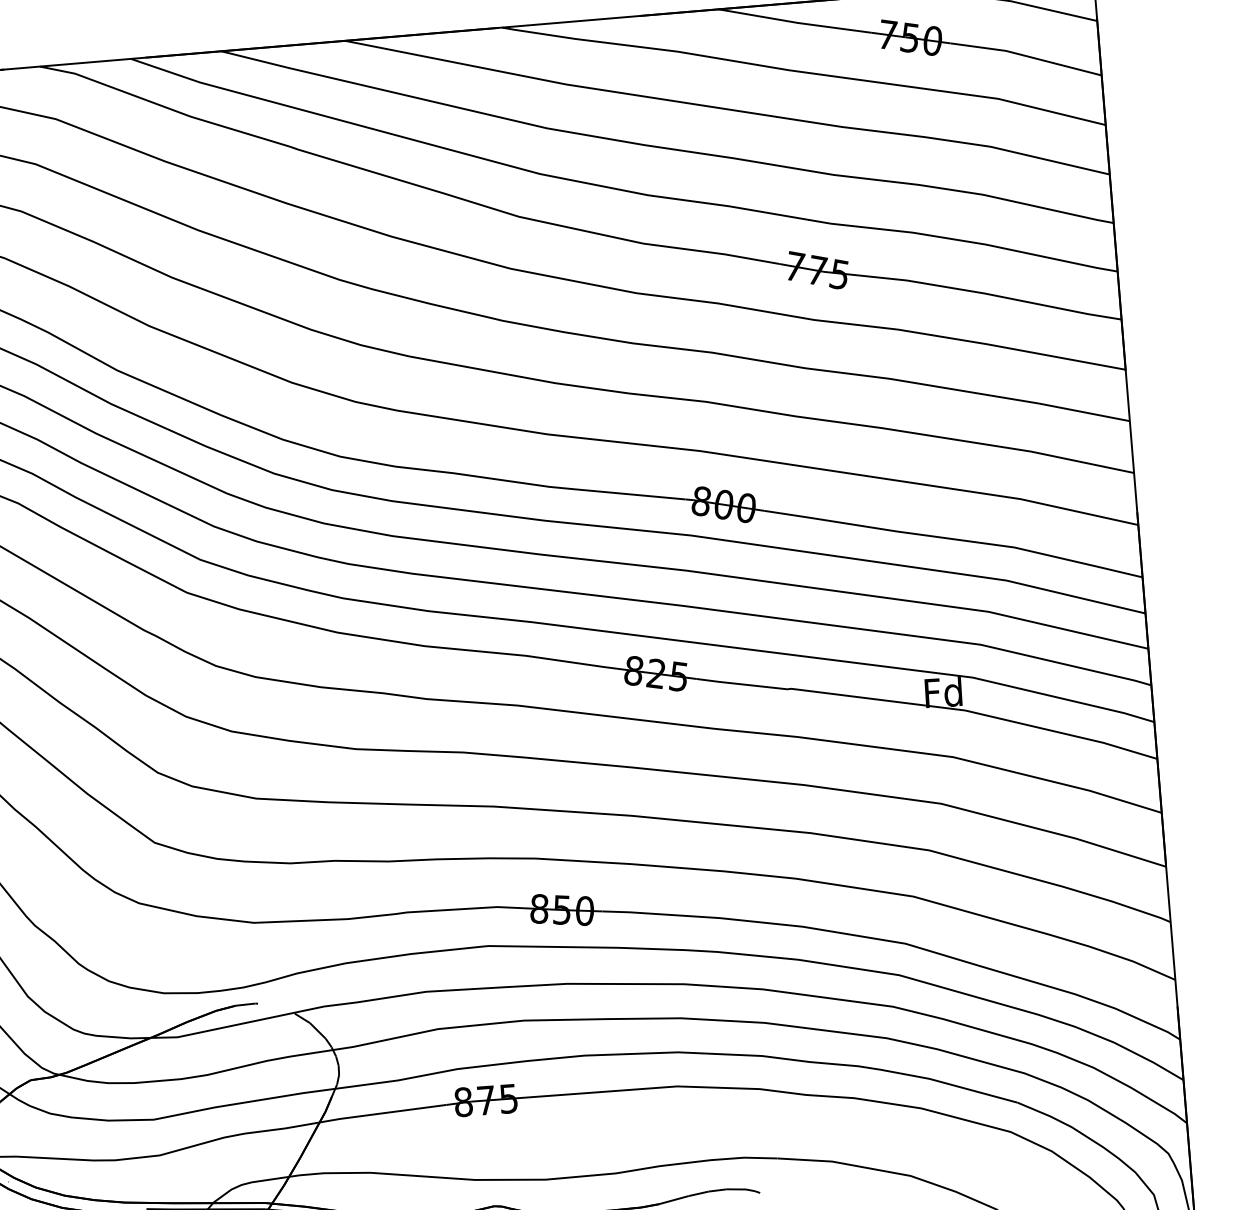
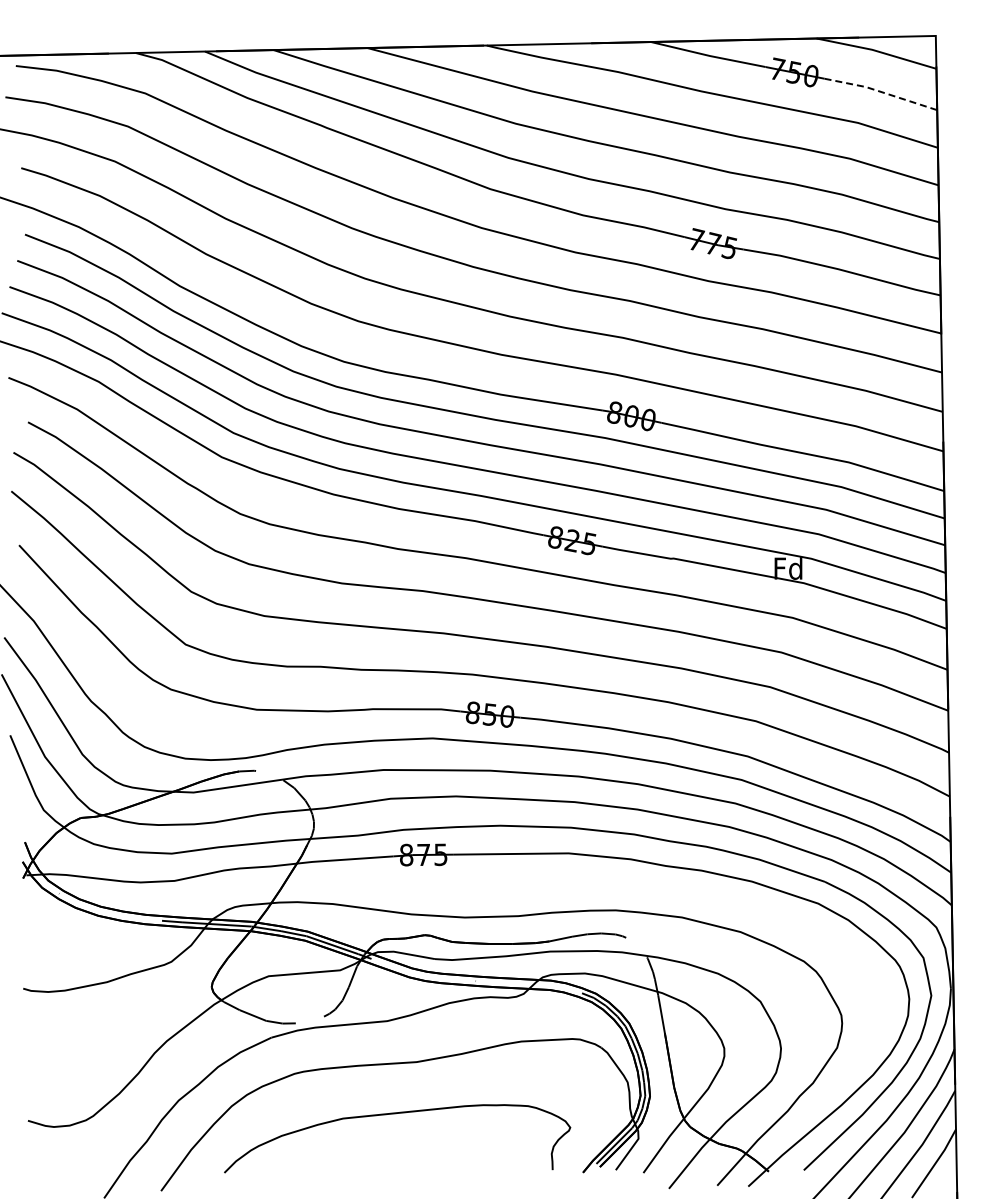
line: (1026, 56) -> (881, 92), solid -> dashed

